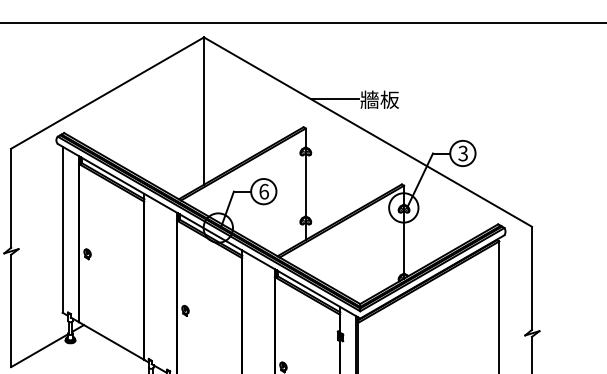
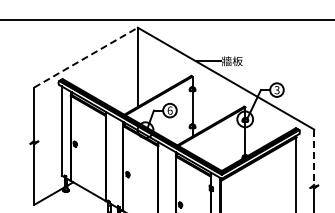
line: (108, 92) -> (86, 57), solid -> dashed
line: (532, 278) -> (314, 157), solid -> dashed

